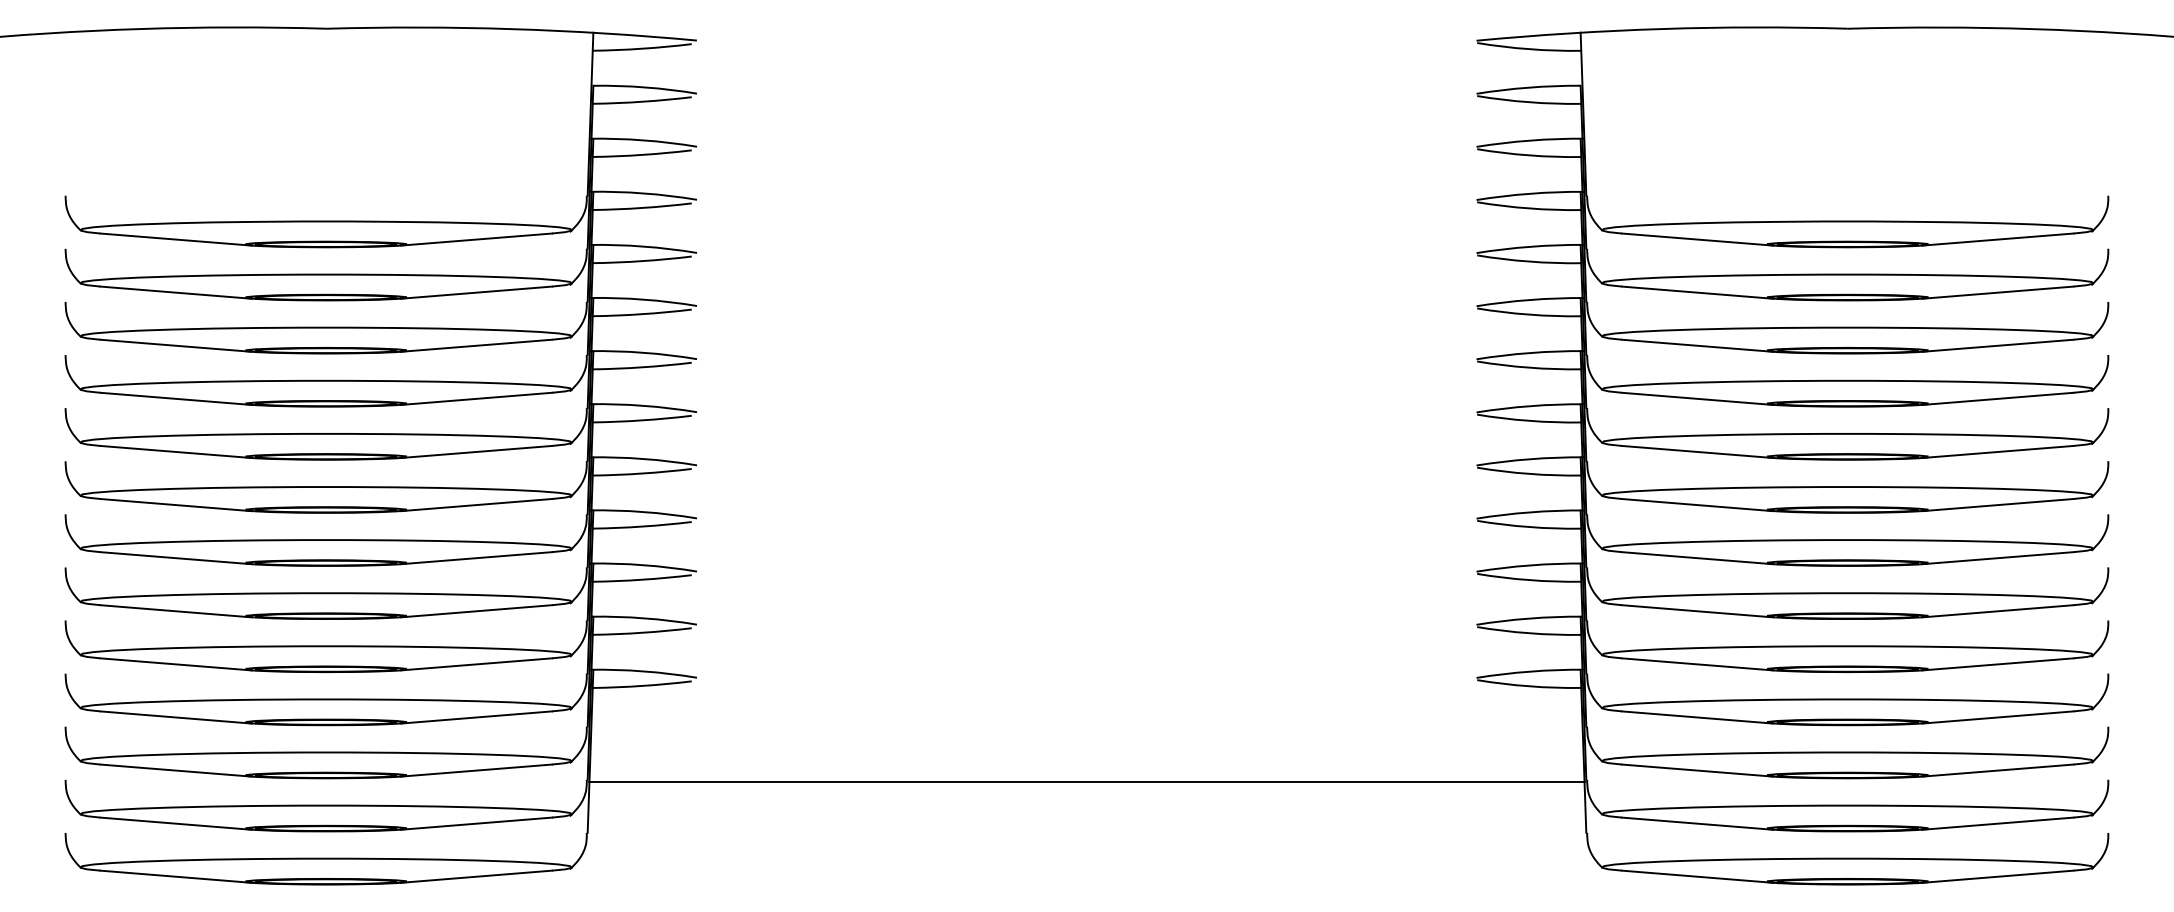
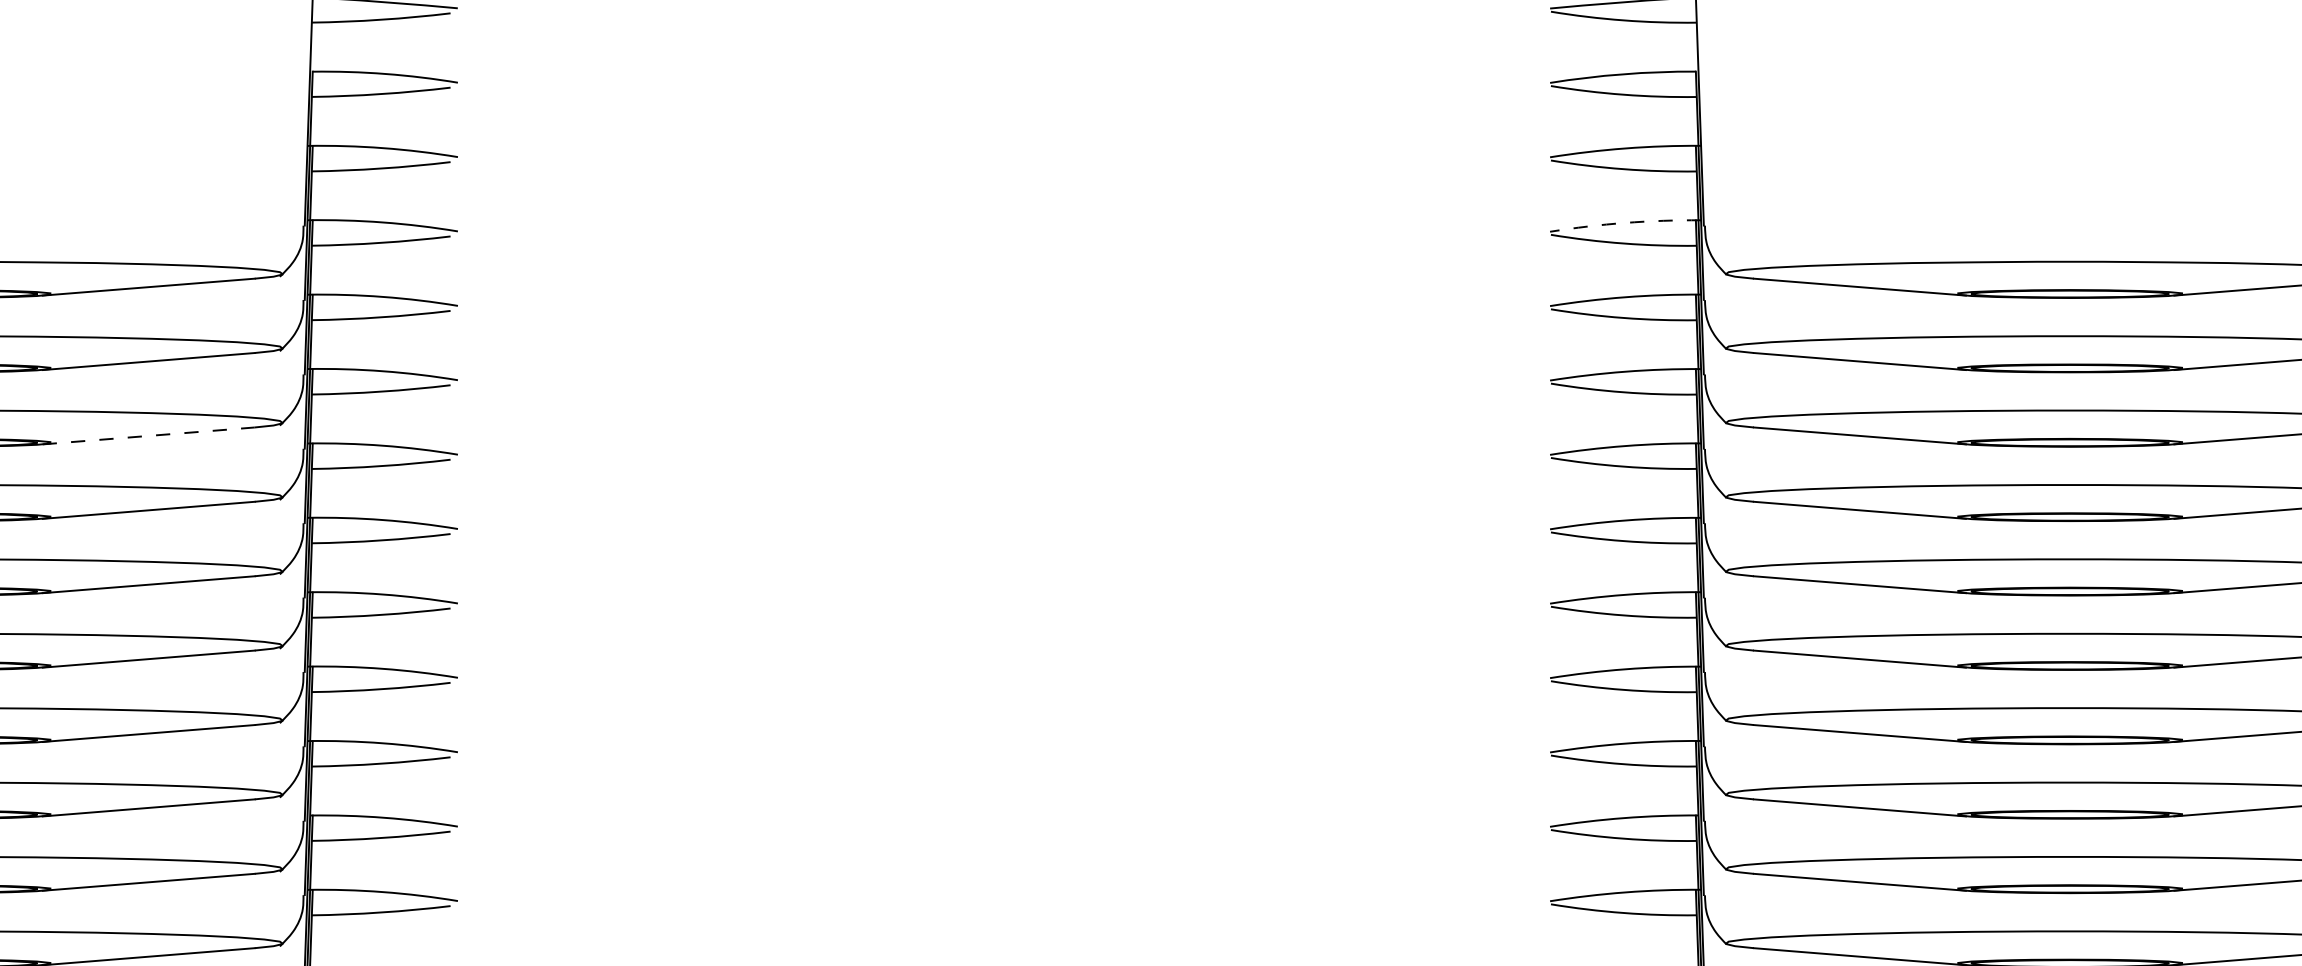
arc: (1530, 193) -> (1625, 222), solid -> dashed
line: (476, 345) -> (149, 435), solid -> dashed

